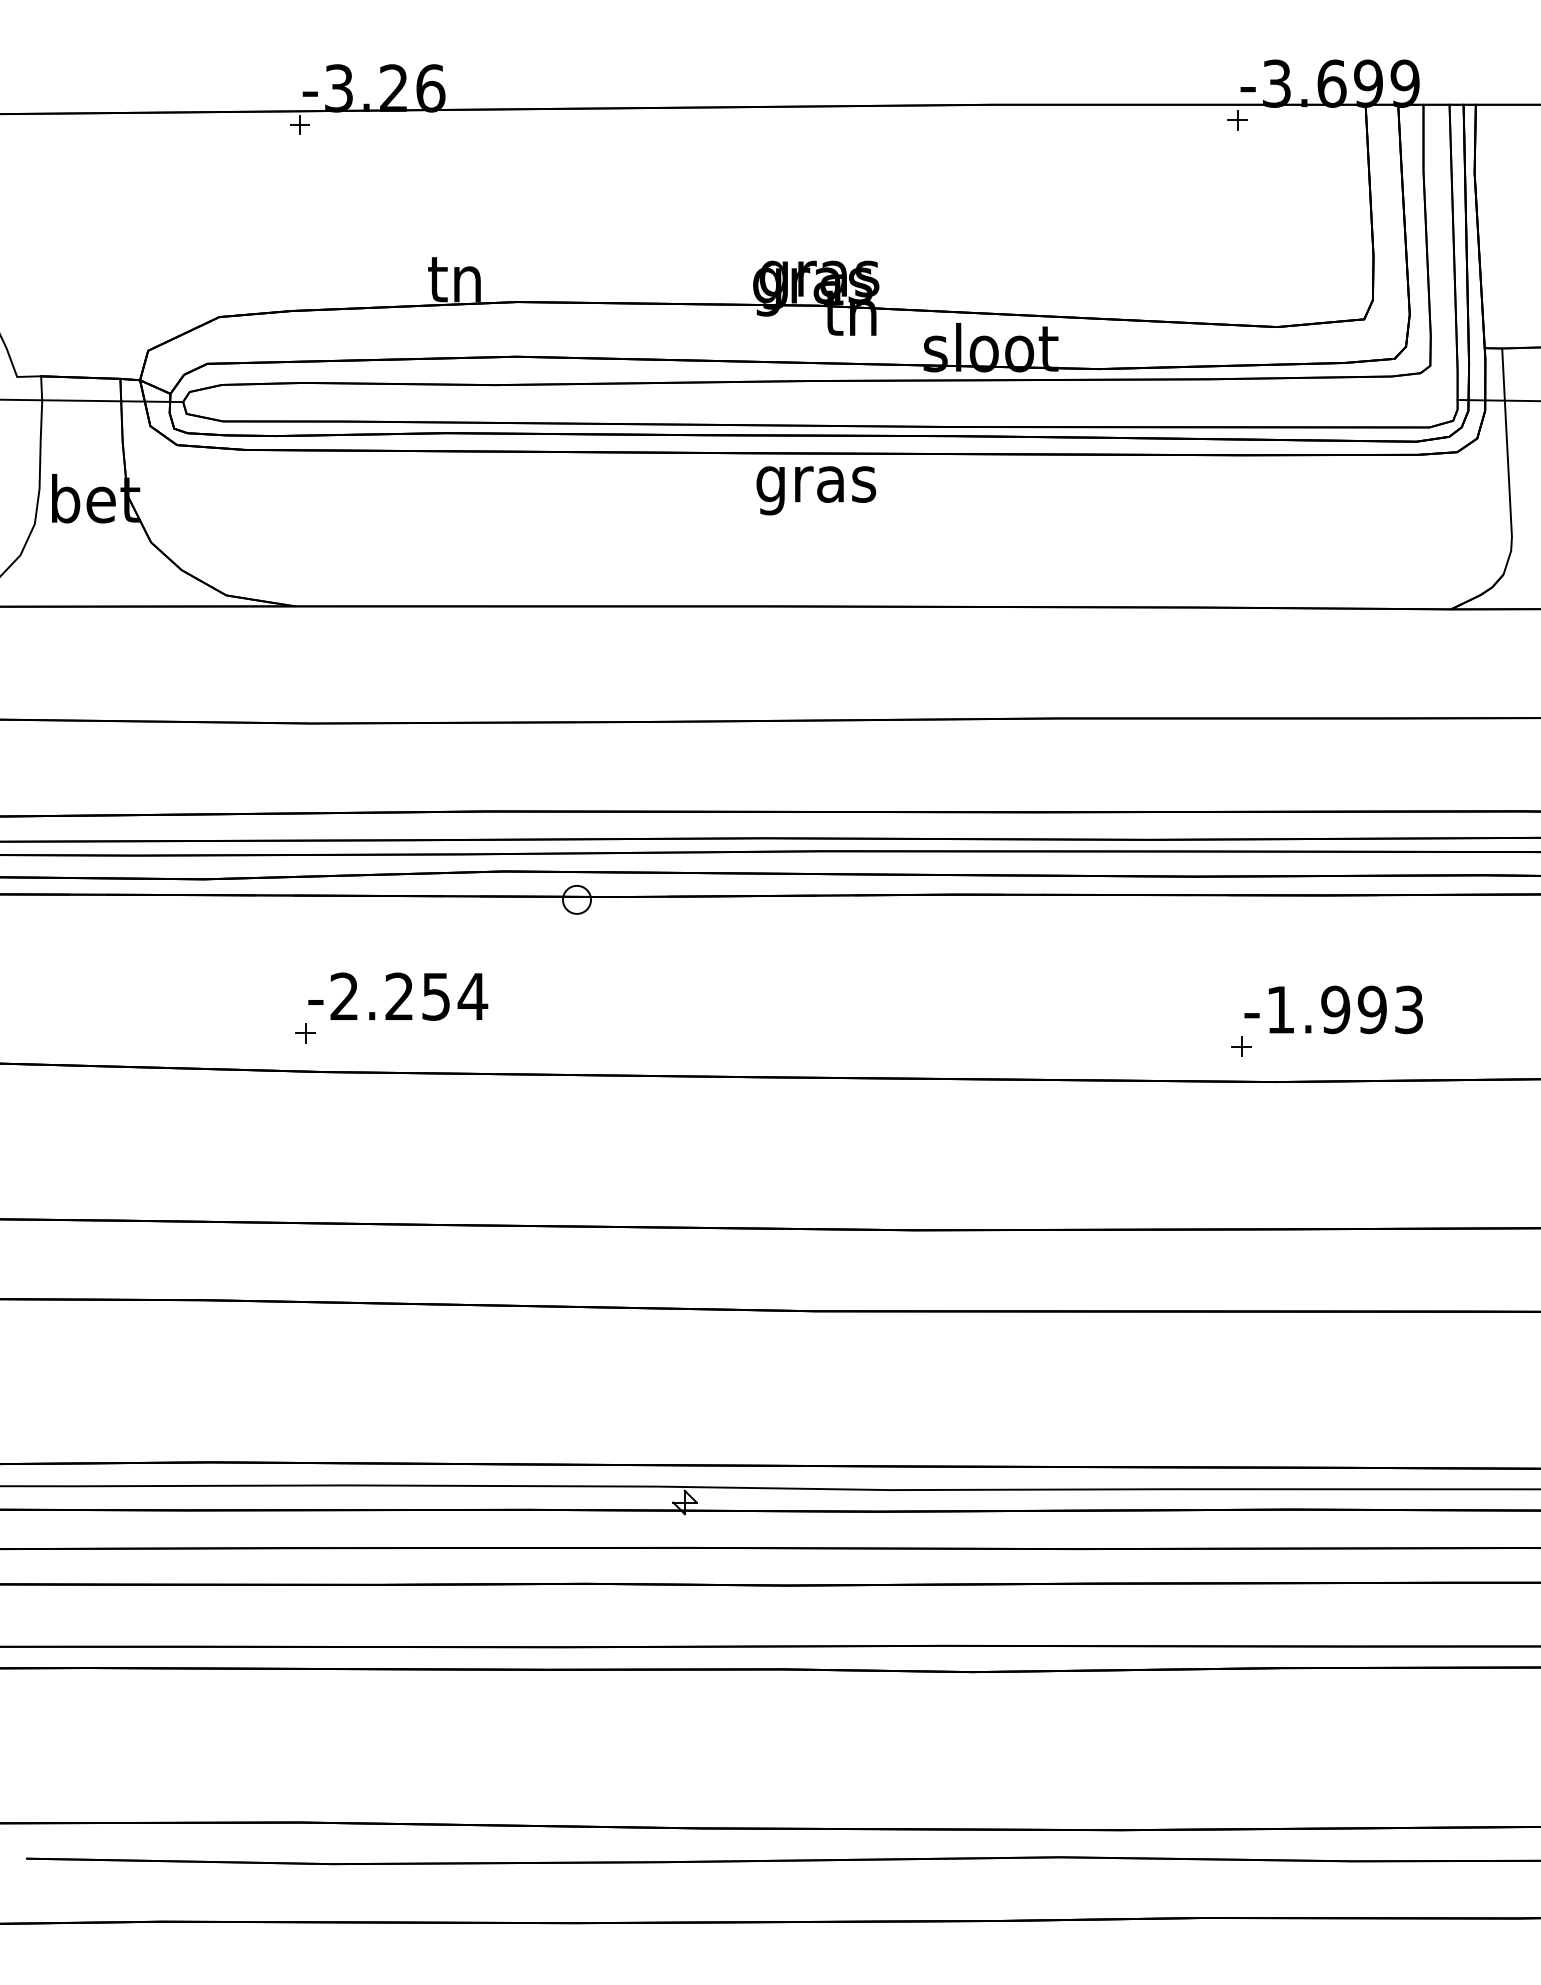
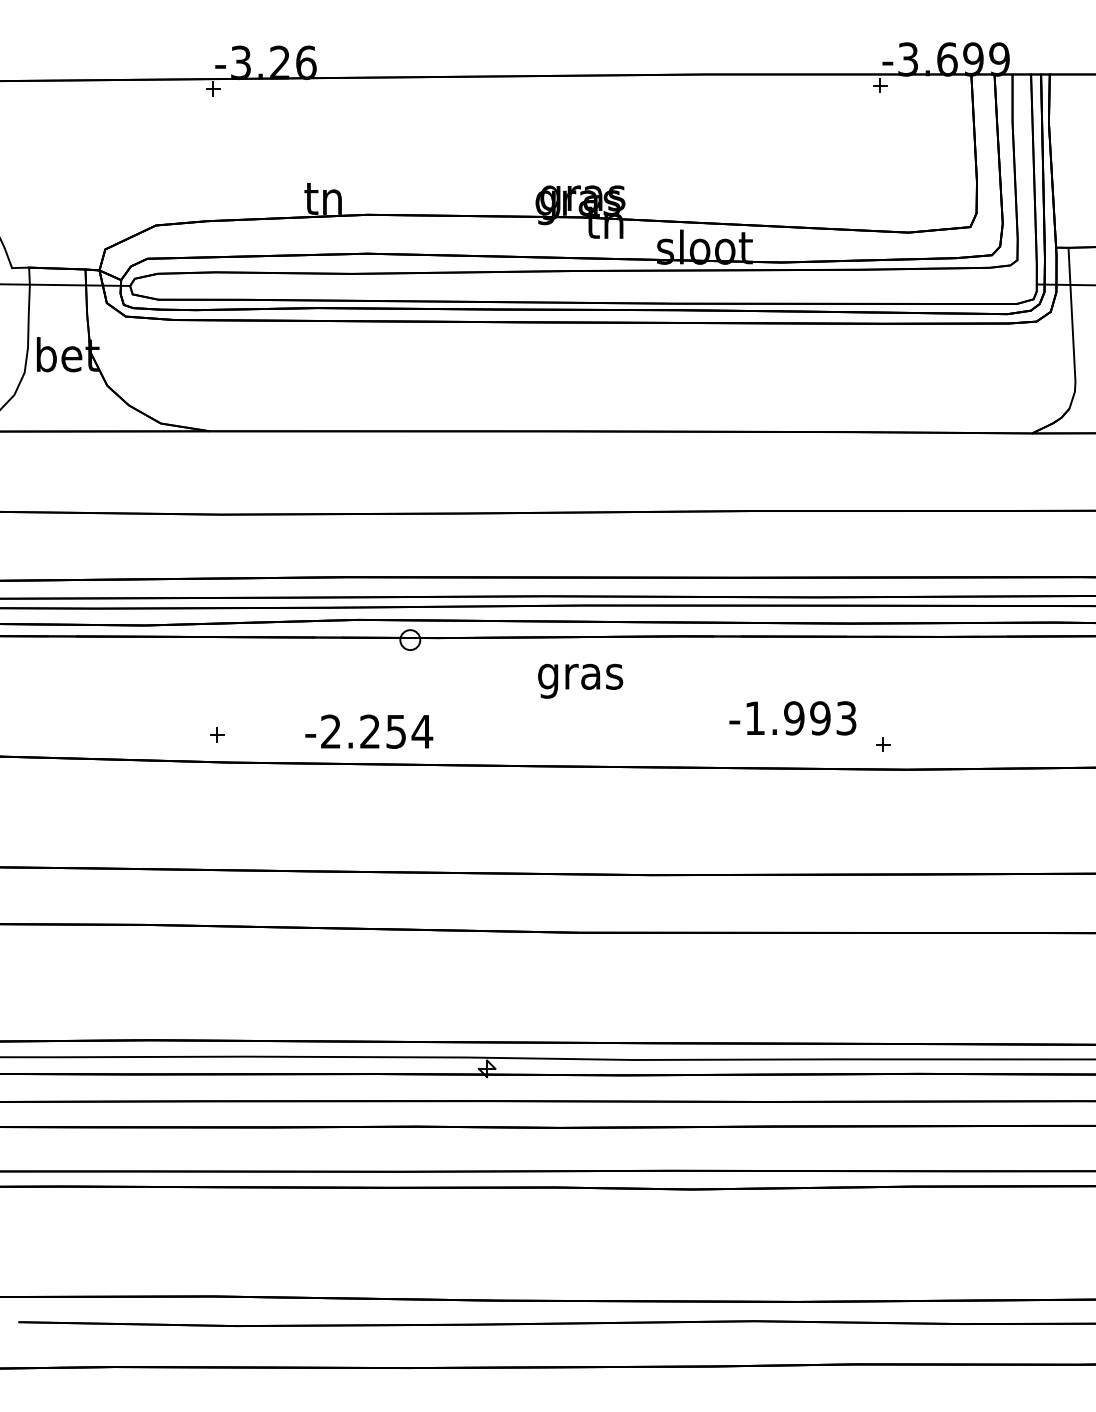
text: (816, 490) -> (580, 681), moved
text: (398, 996) -> (369, 731), moved
text: (1333, 1009) -> (792, 718), moved

